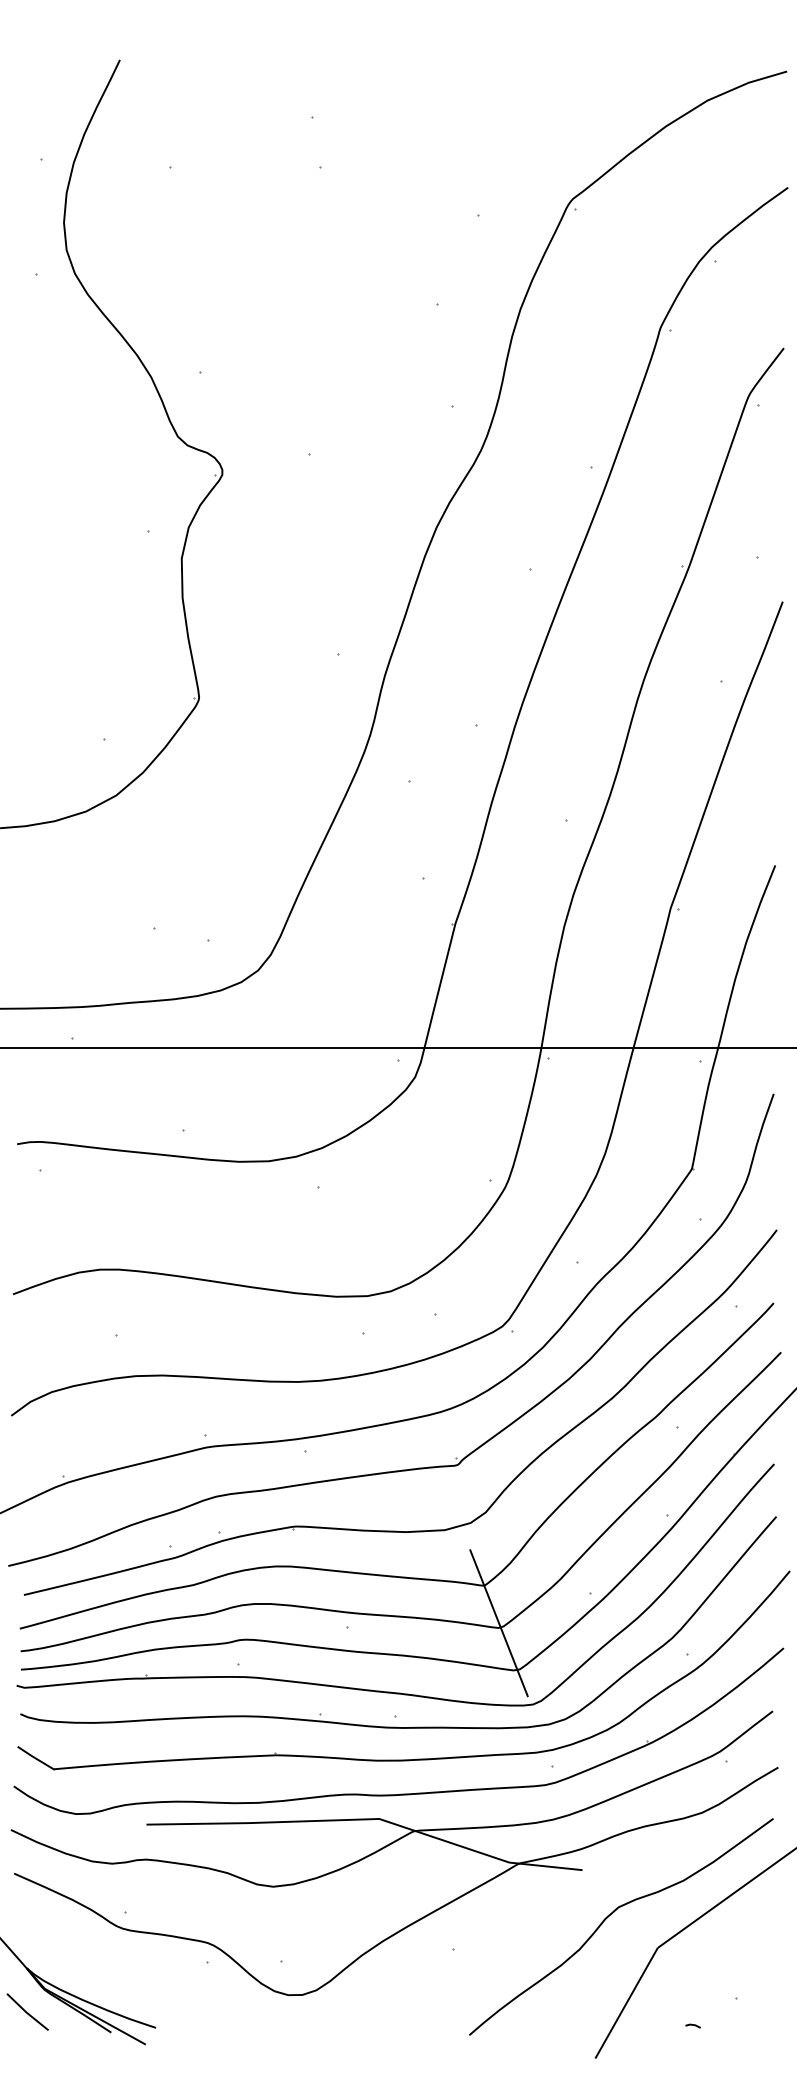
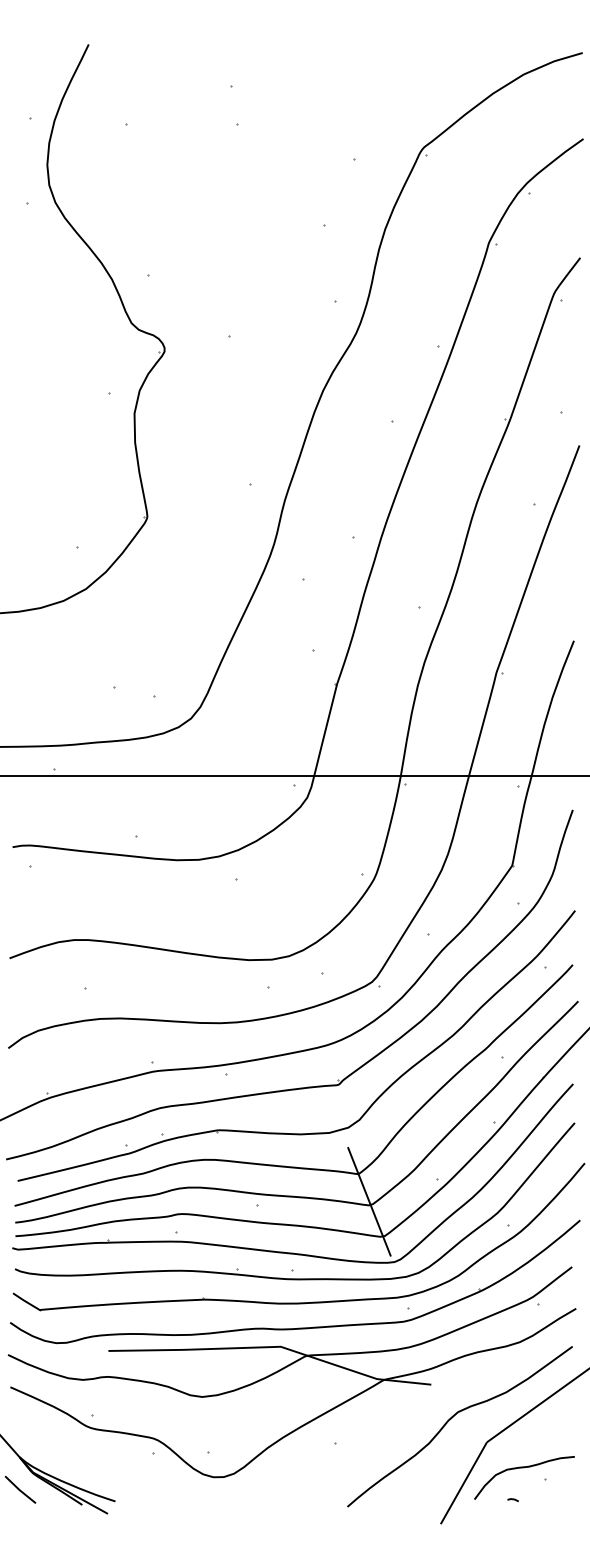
curve: (708, 1982) -> (524, 1467), added

